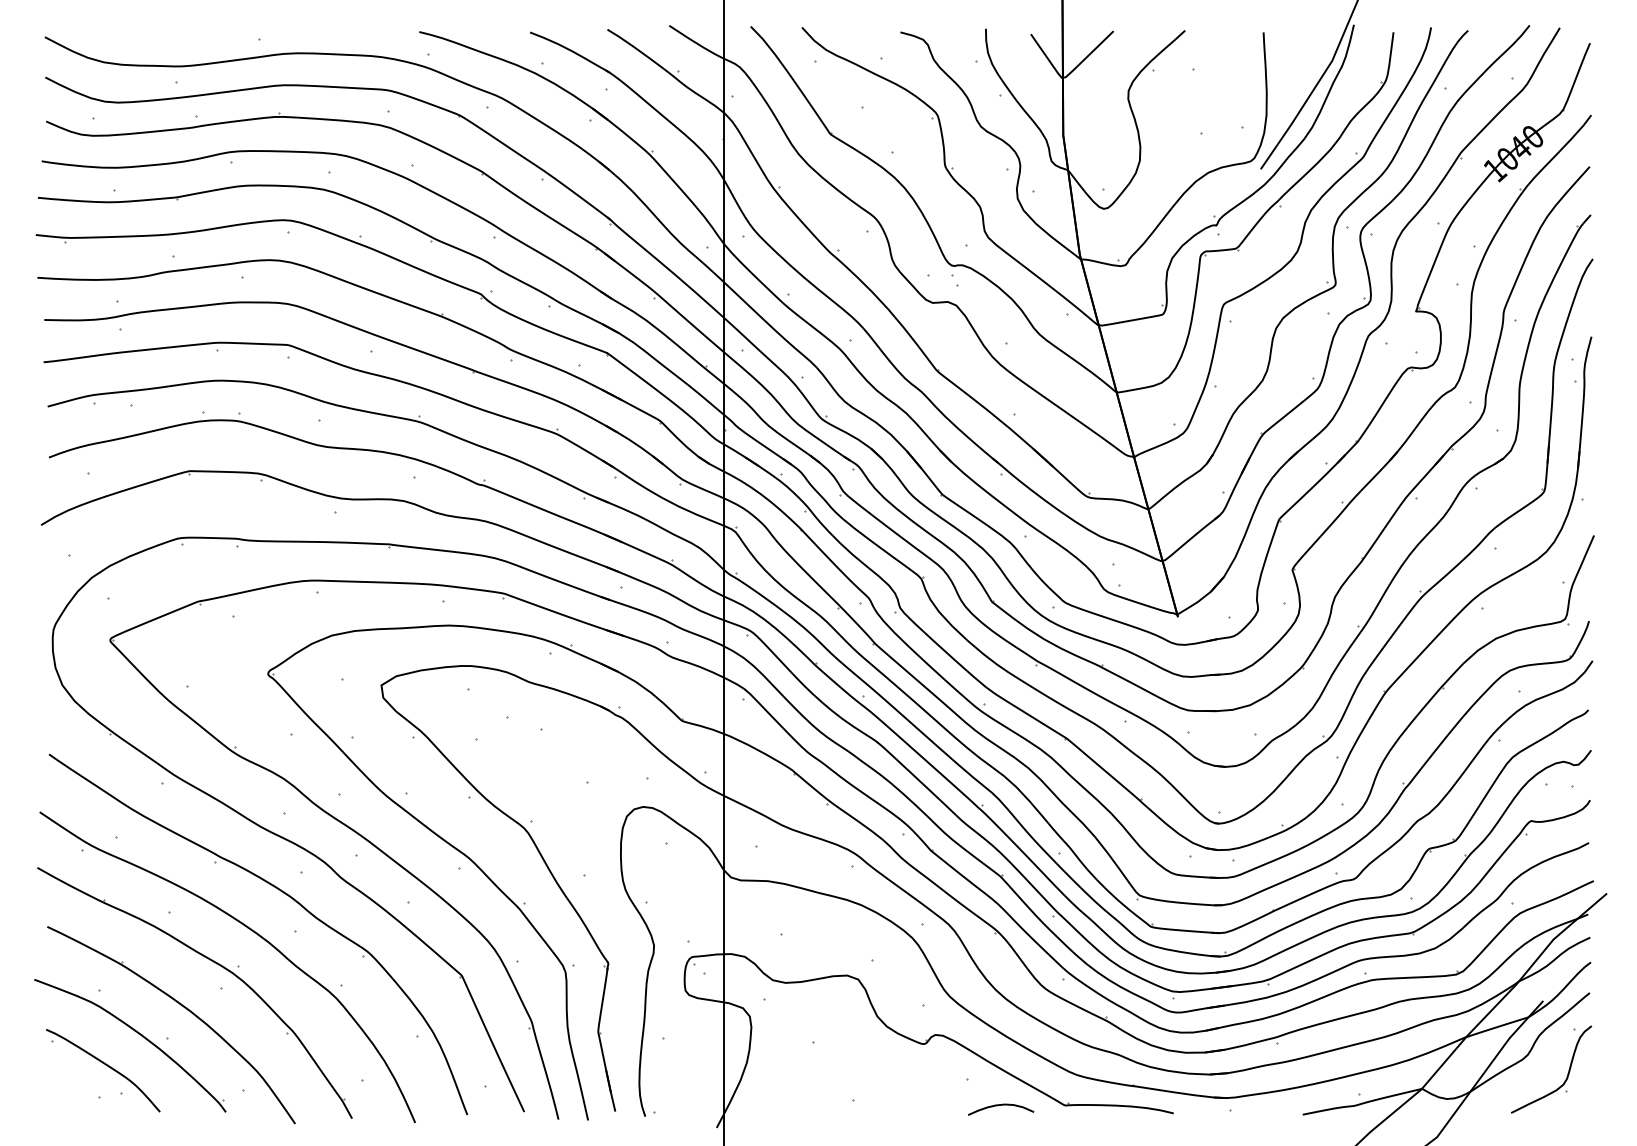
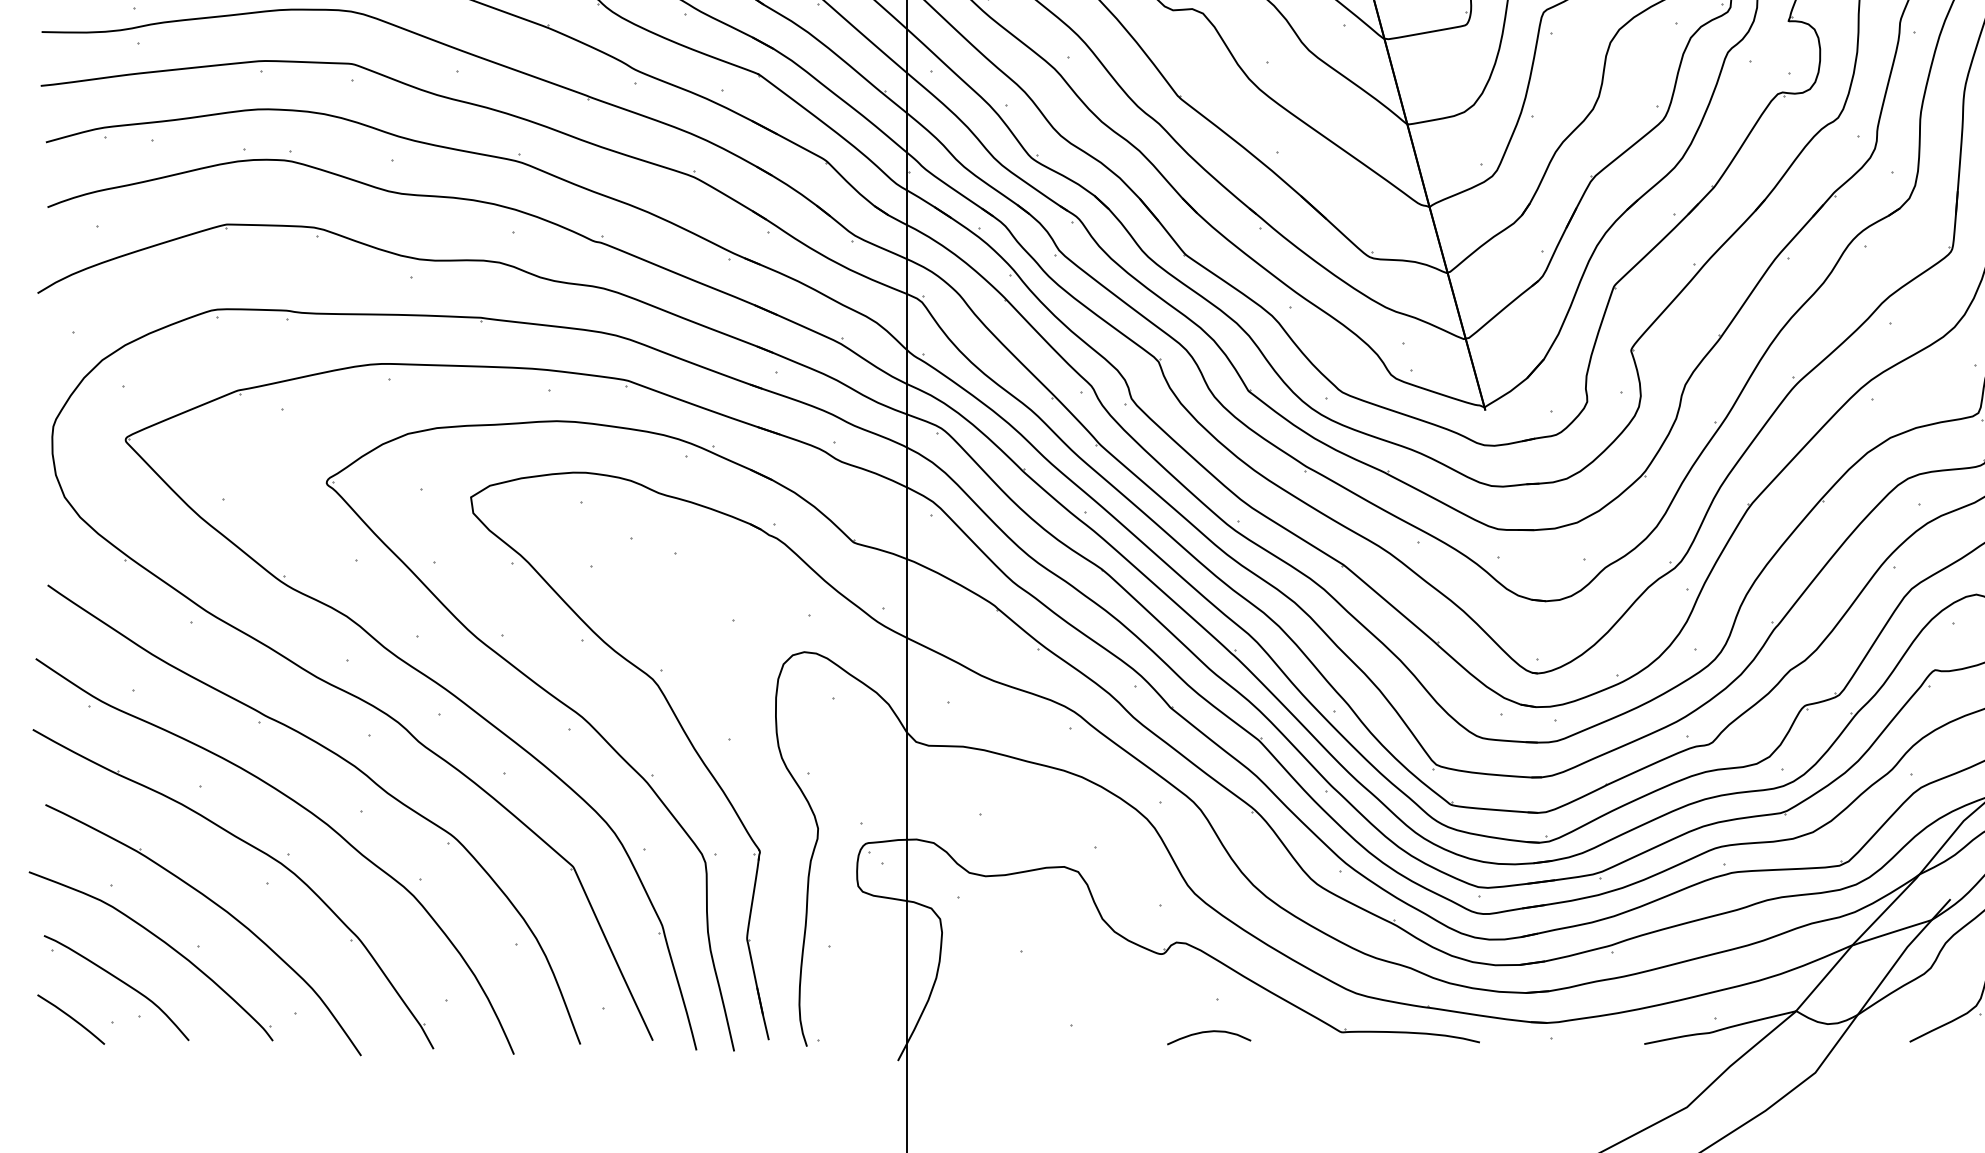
curve: (67, 1094) -> (71, 1018), added
curve: (1001, 1105) -> (1209, 1032), moved

